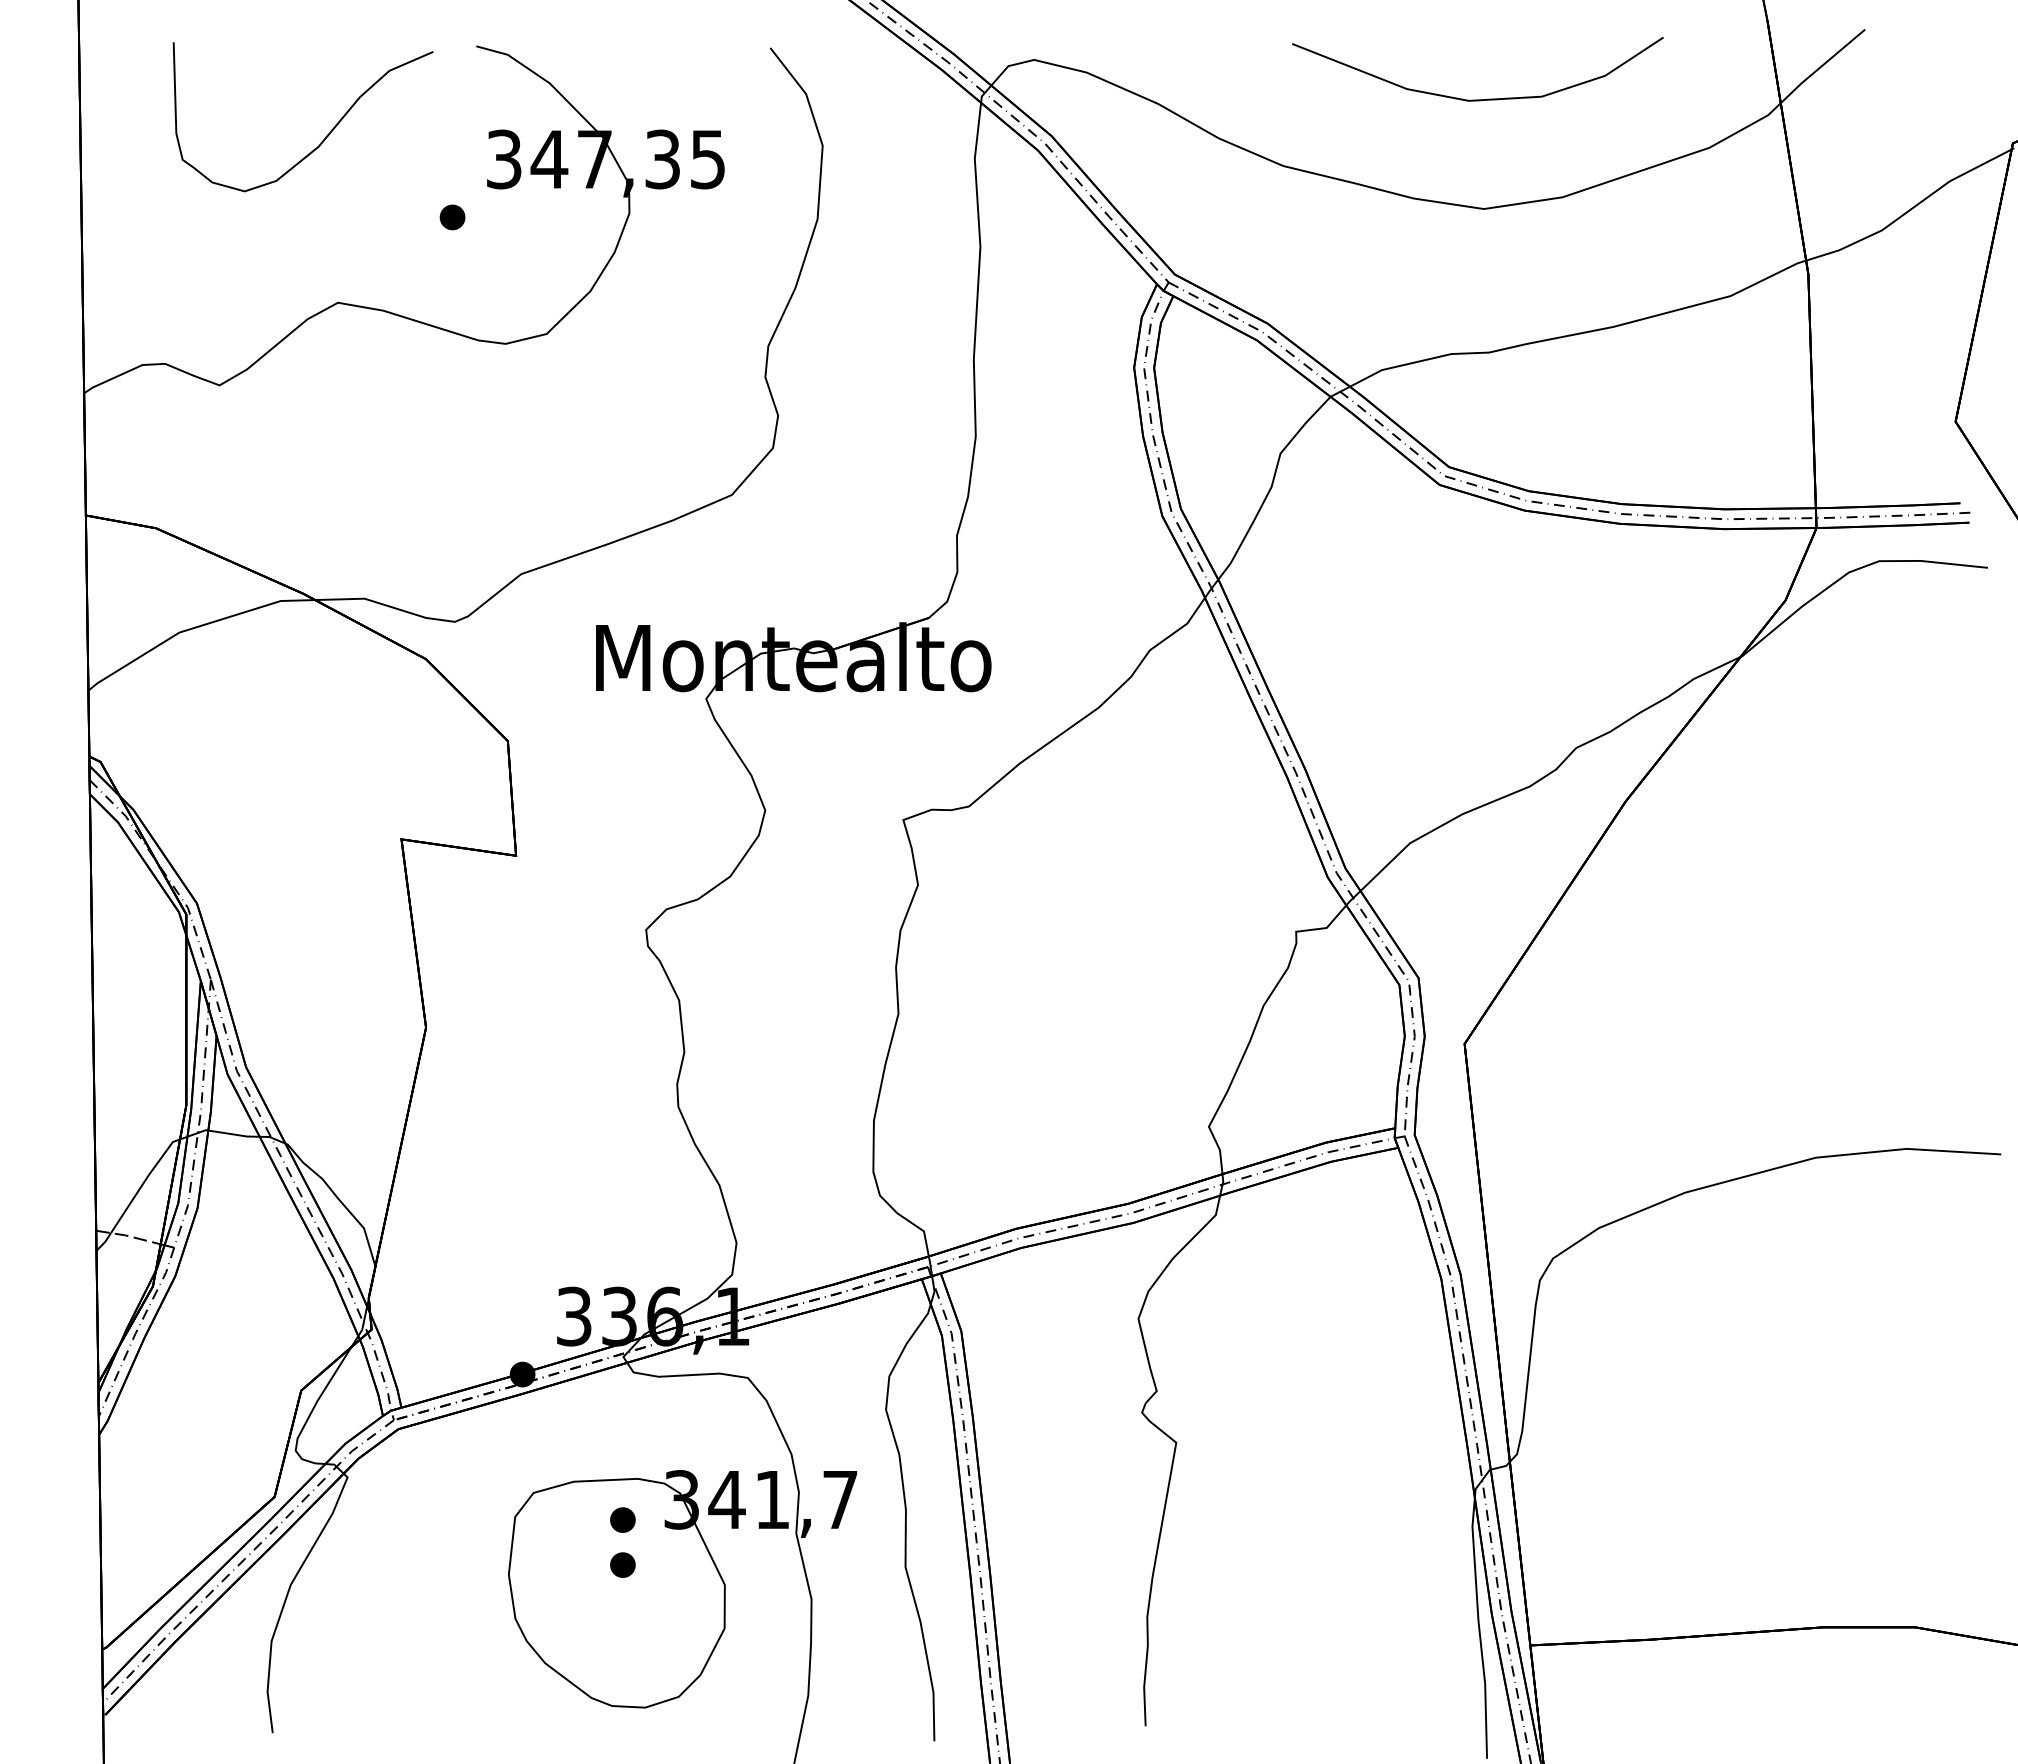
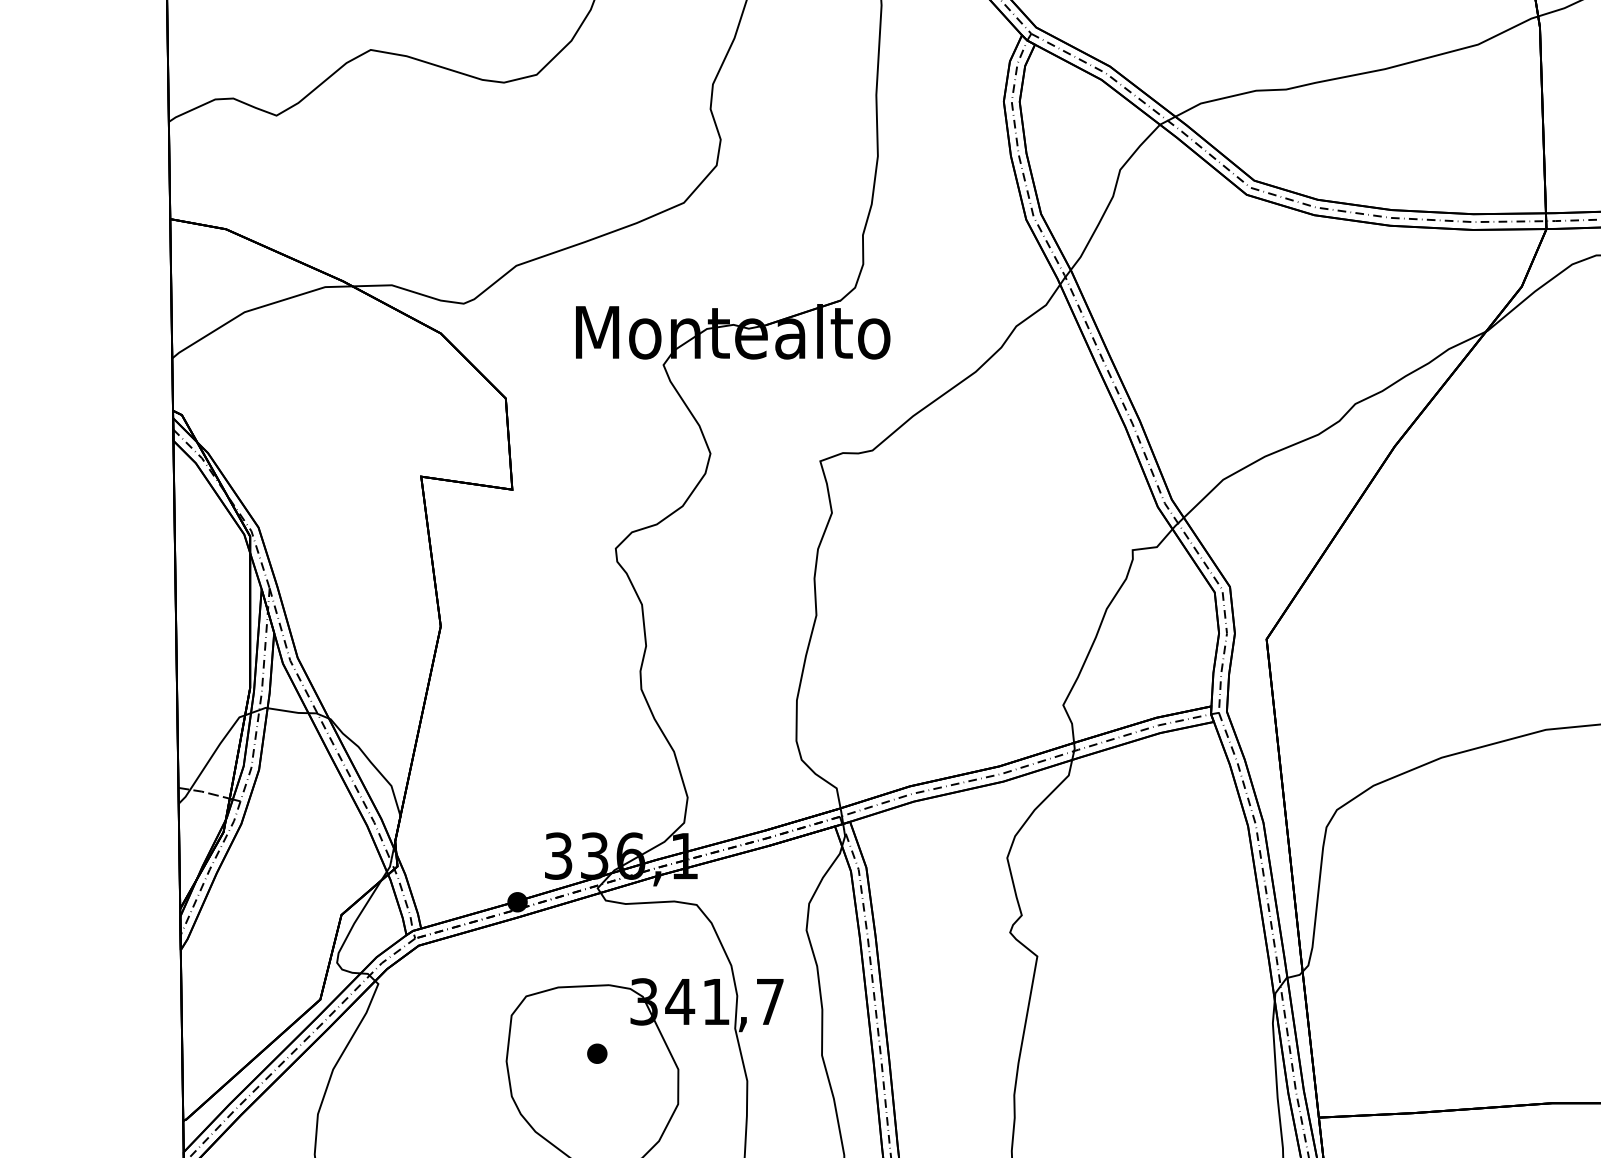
part: (622, 1519) -> (596, 1017), removed

